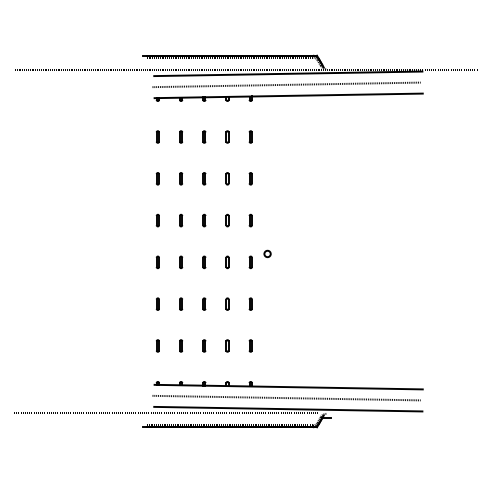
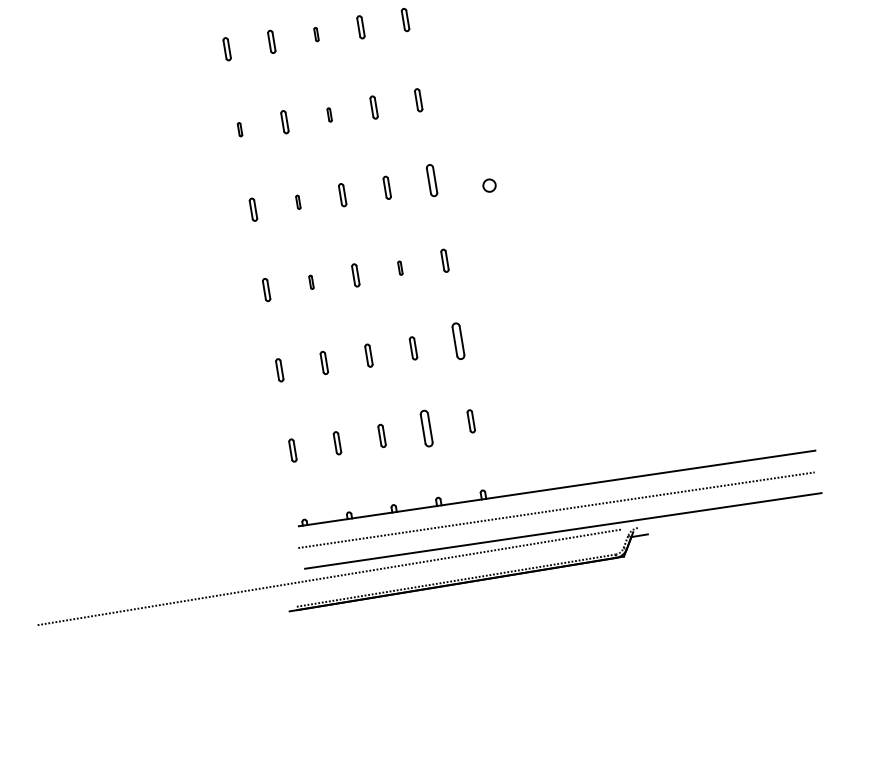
part: (204, 136) -> (316, 33), size x0.6
part: (157, 178) -> (239, 129), size x0.6
part: (204, 178) -> (329, 114), size x0.6
part: (181, 220) -> (298, 202), size x0.6
part: (250, 220) -> (431, 180), size x1.4
circle: (267, 253) -> (489, 184), moved
part: (181, 261) -> (311, 280), size x0.6
part: (227, 262) -> (400, 268), size x0.6
part: (250, 303) -> (457, 339), size x1.6
part: (227, 345) -> (426, 427), size x1.6

